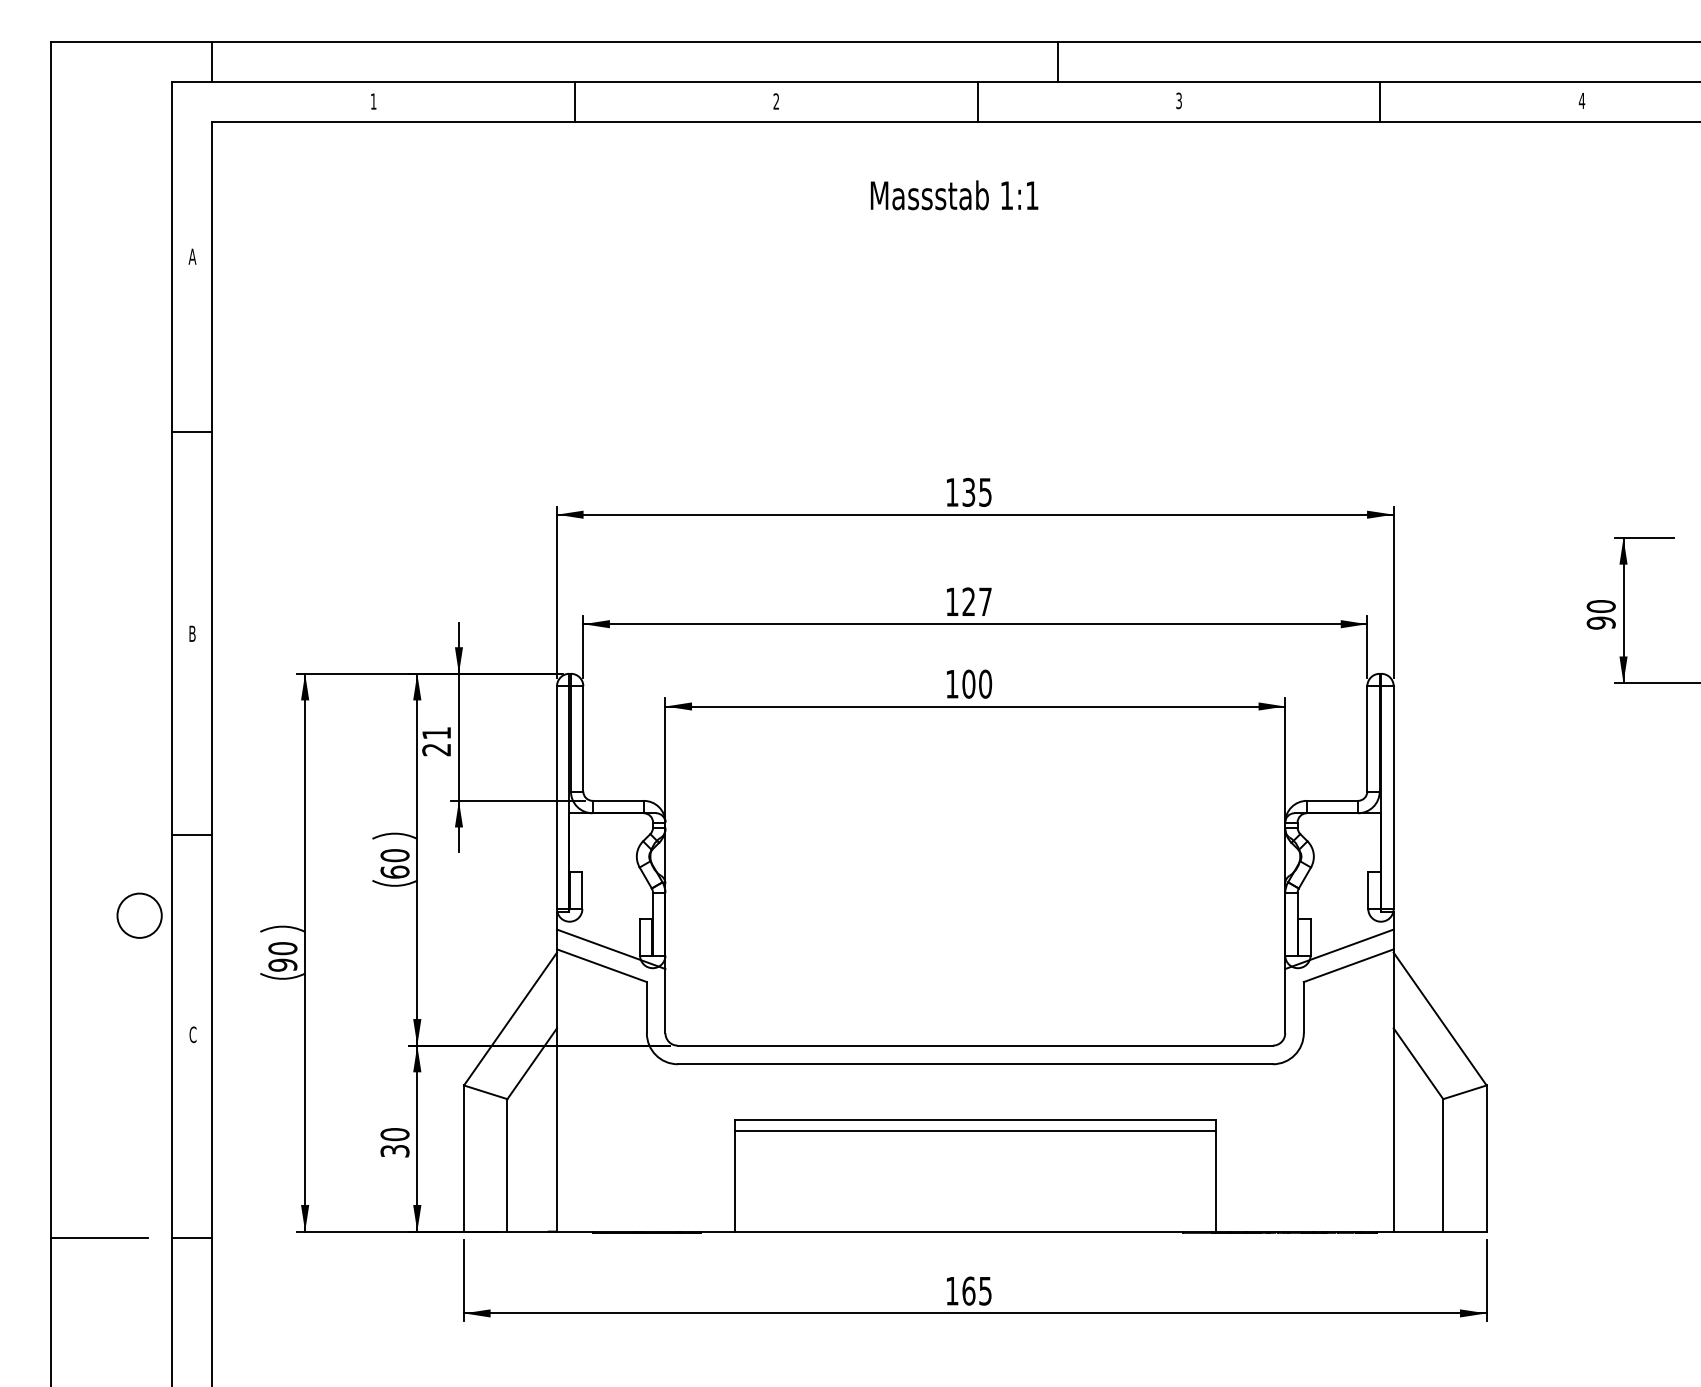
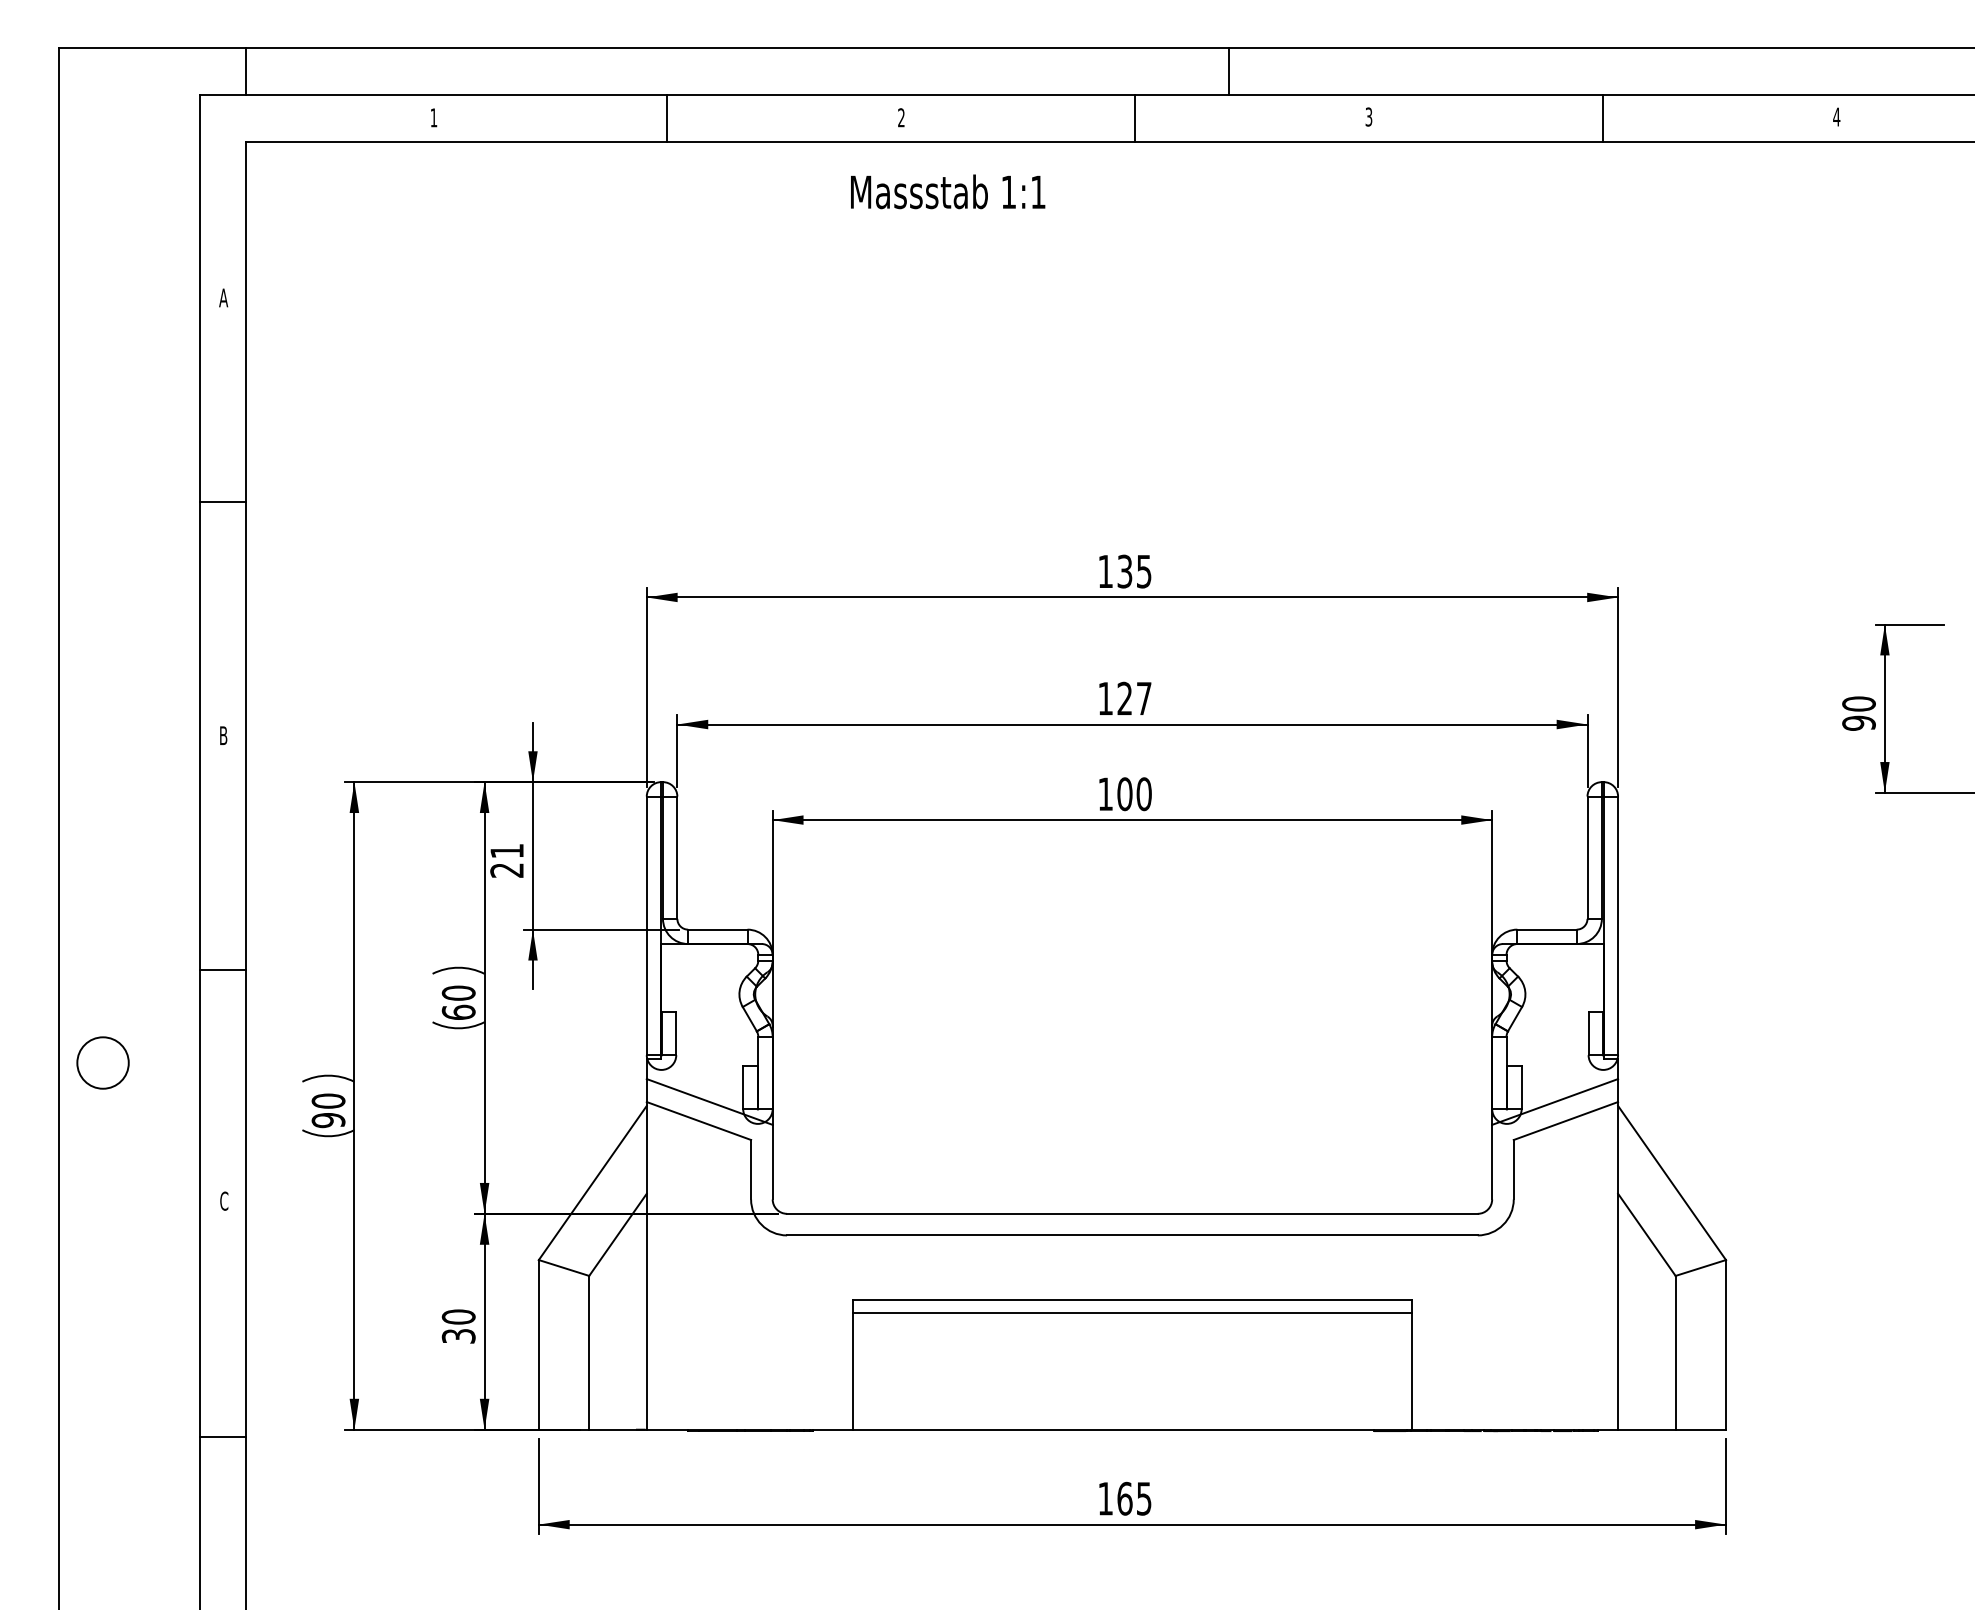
text: (954, 195) -> (948, 192), moved
circle: (139, 915) -> (102, 1062), moved
line: (99, 1238) -> (115, 1437), removed

